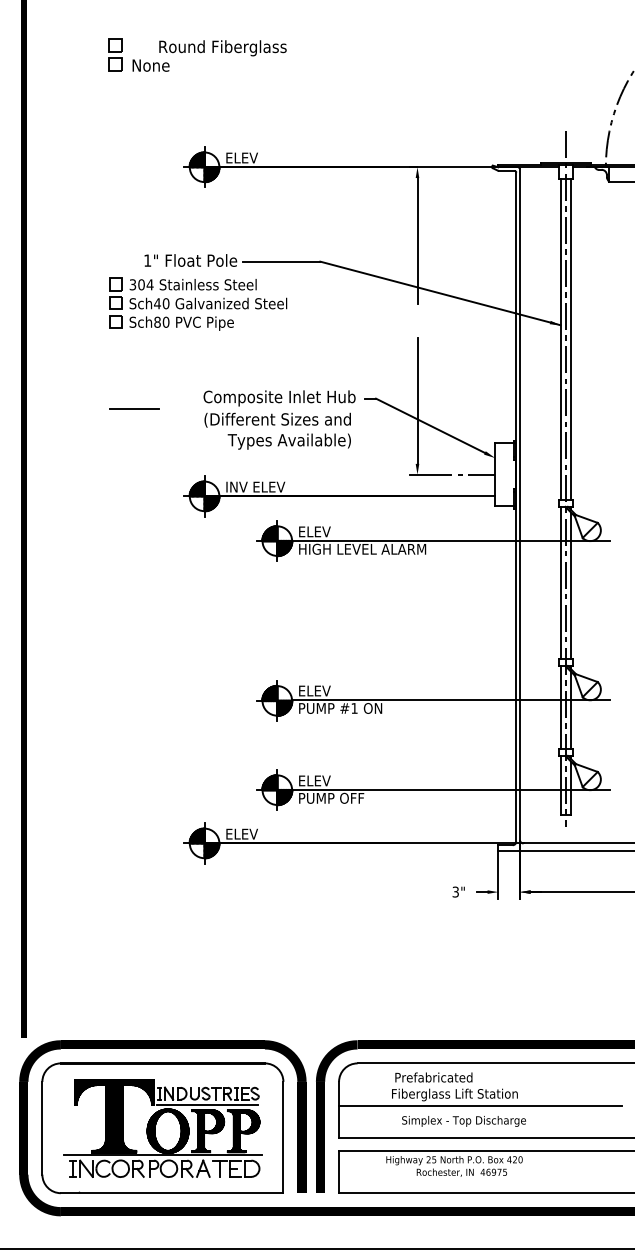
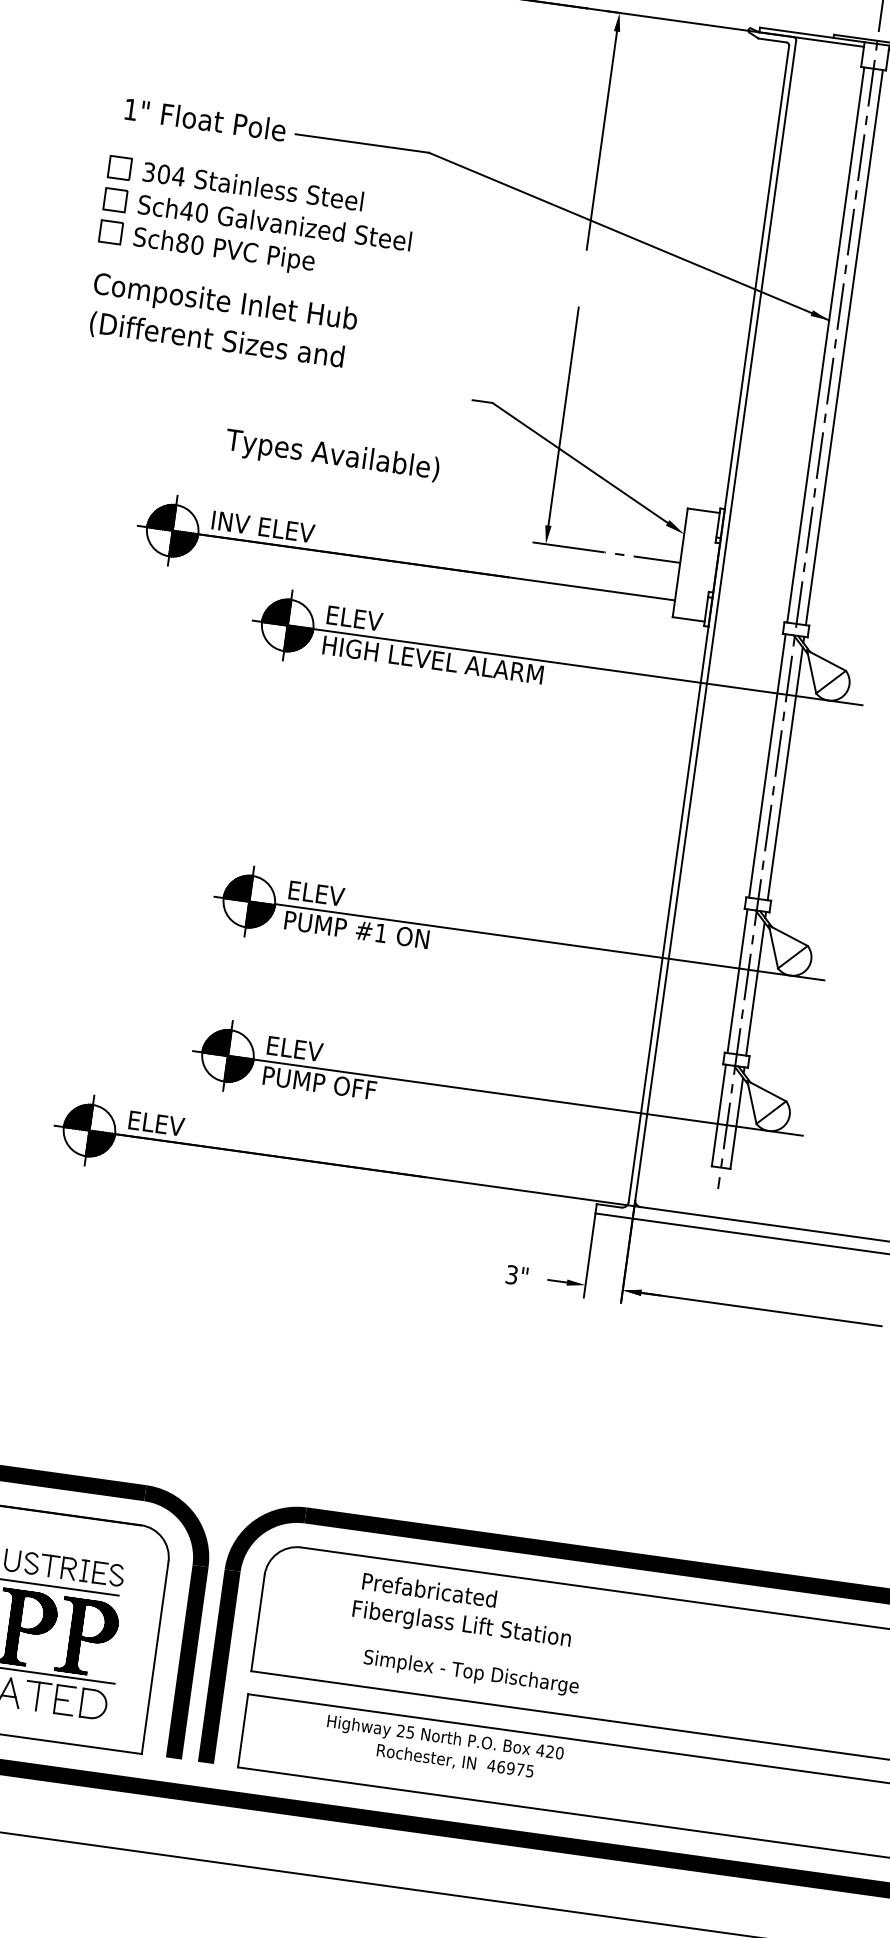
part: (198, 303) -> (257, 220), moved
line: (134, 408) -> (72, 361), removed
text: (279, 408) -> (222, 321), moved
line: (480, 1106) -> (503, 1651), removed

